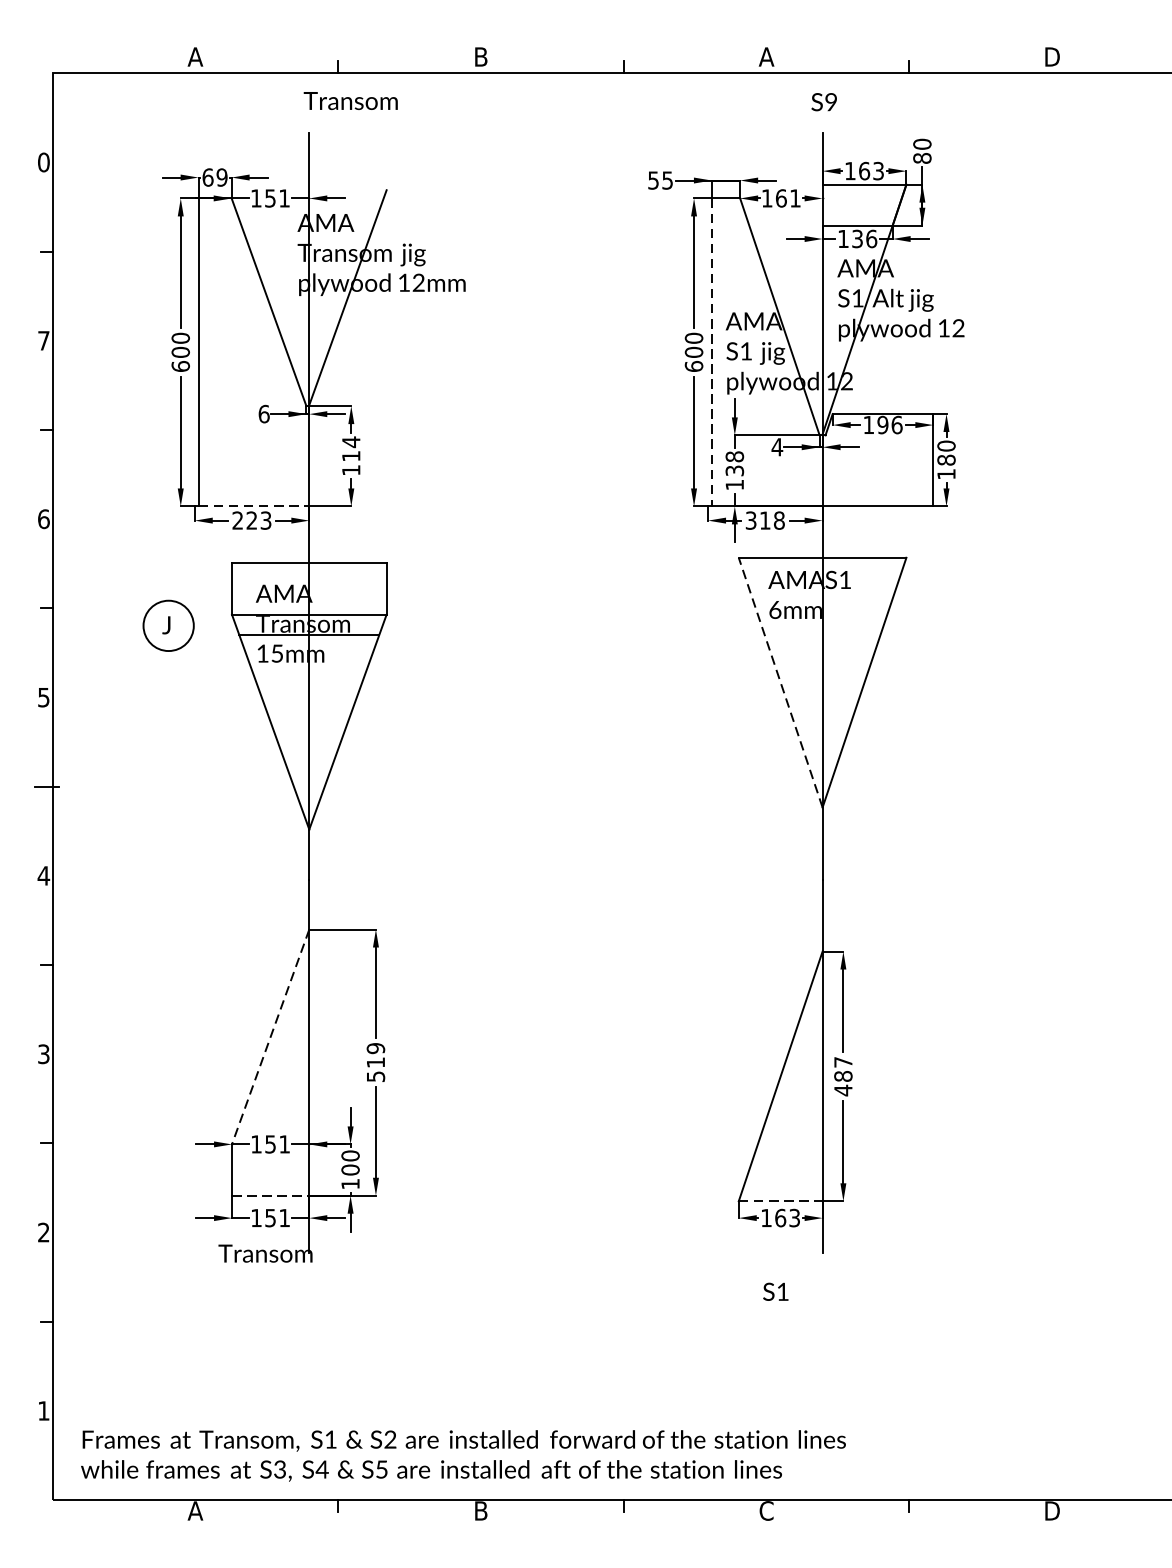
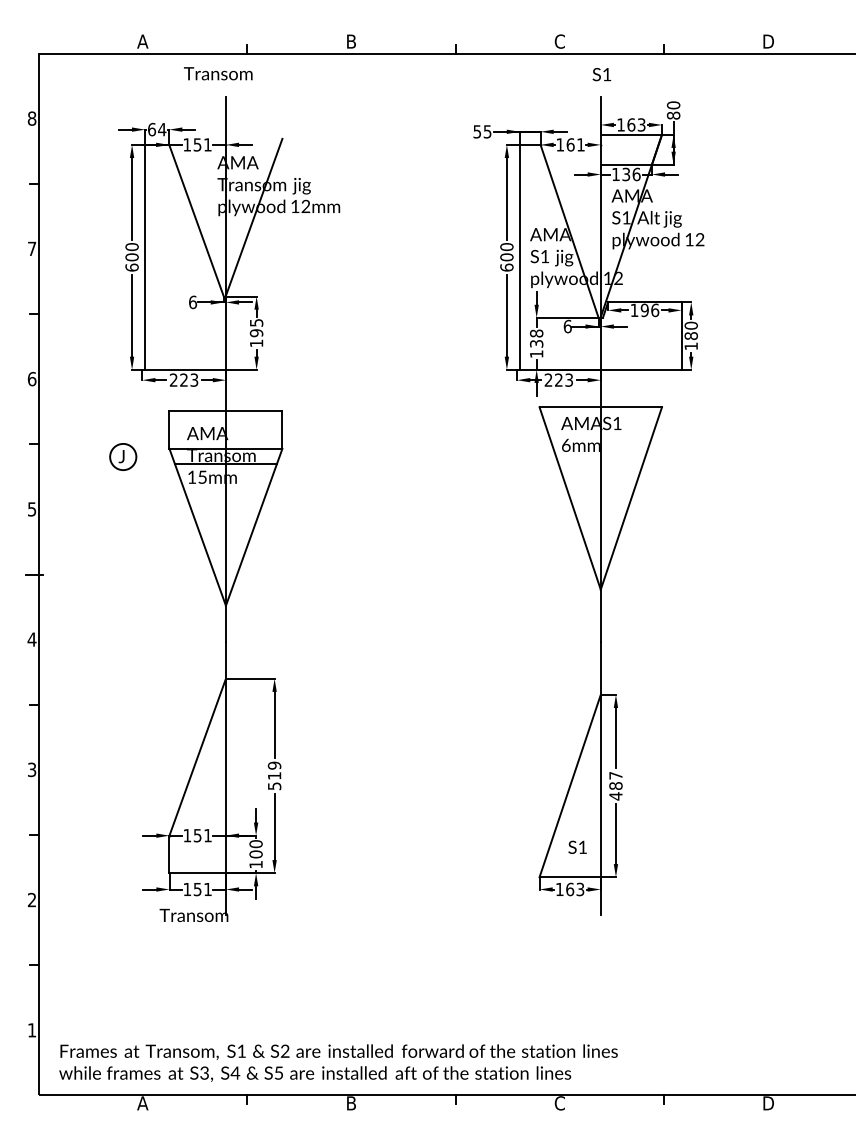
text: (766, 56) -> (559, 41), A -> C
text: (351, 100) -> (218, 73), moved
text: (830, 102) -> (606, 74), S9 -> S1
text: (43, 162) -> (31, 118), 0 -> 8
text: (222, 177) -> (162, 129), 69 -> 64
line: (711, 352) -> (519, 257), dashed -> solid
text: (777, 447) -> (567, 326), 4 -> 6
text: (351, 448) -> (256, 327), 114 -> 195
line: (255, 506) -> (186, 369), dashed -> solid
text: (764, 519) -> (558, 379), 318 -> 223
circle: (169, 625) -> (123, 456), size x0.71
line: (781, 682) -> (570, 498), dashed -> solid
line: (270, 1037) -> (197, 757), dashed -> solid
line: (271, 1196) -> (198, 873), dashed -> solid
line: (781, 1201) -> (570, 877), dashed -> solid
text: (775, 1290) -> (577, 846), moved

